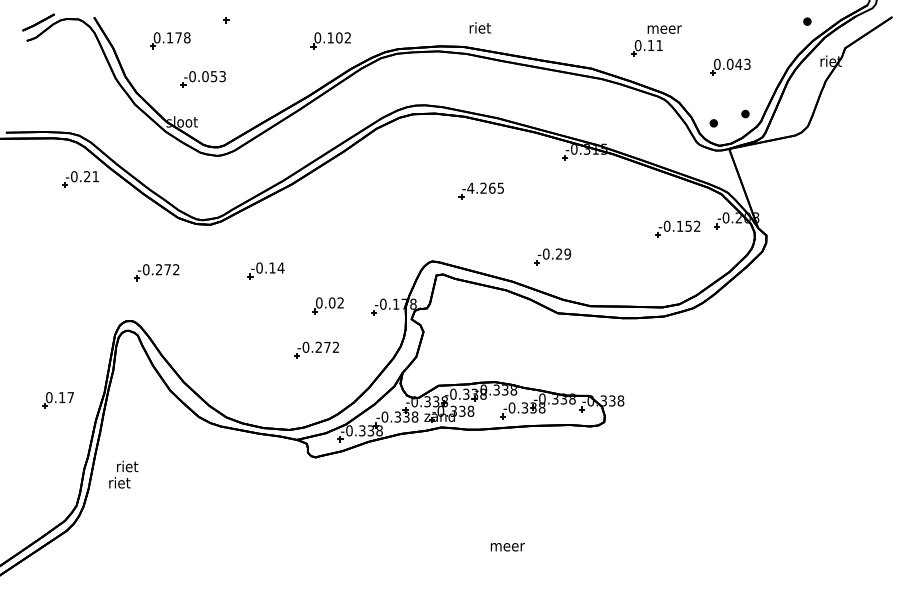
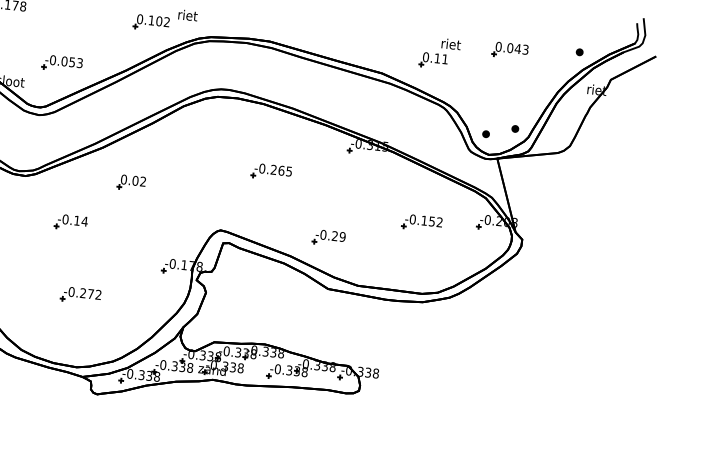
text: (479, 27) -> (187, 14), moved
text: (664, 27) -> (451, 43), meer -> riet
part: (730, 66) -> (510, 50), moved
part: (202, 79) -> (61, 63), moved
text: (470, 187) -> (262, 167), -4.265 -> -0.265
part: (677, 228) -> (421, 222), moved
part: (327, 305) -> (131, 182), moved
part: (316, 349) -> (80, 294), moved

